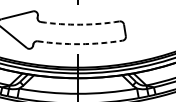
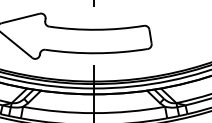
arc: (80, 24) -> (96, 29), dashed -> solid
arc: (80, 44) -> (96, 53), dashed -> solid

